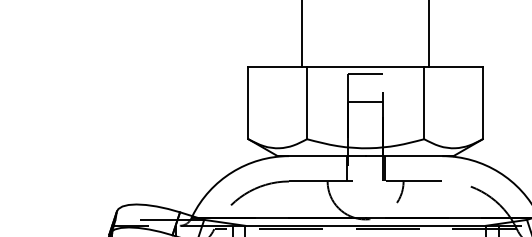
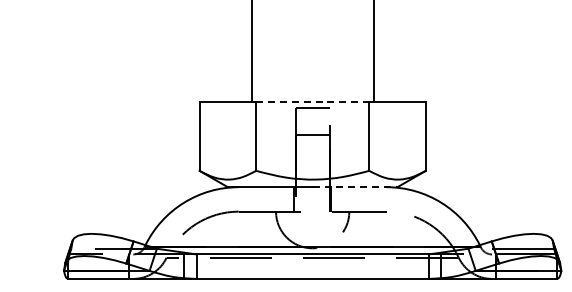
line: (365, 67) -> (312, 101), solid -> dashed
line: (409, 156) -> (355, 187), solid -> dashed

